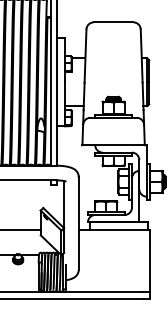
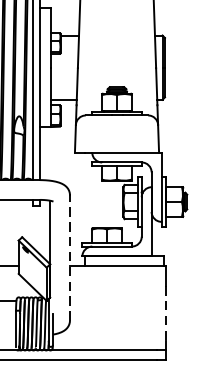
line: (78, 223) -> (69, 258), solid -> dashed
line: (150, 265) -> (166, 314), solid -> dashed

